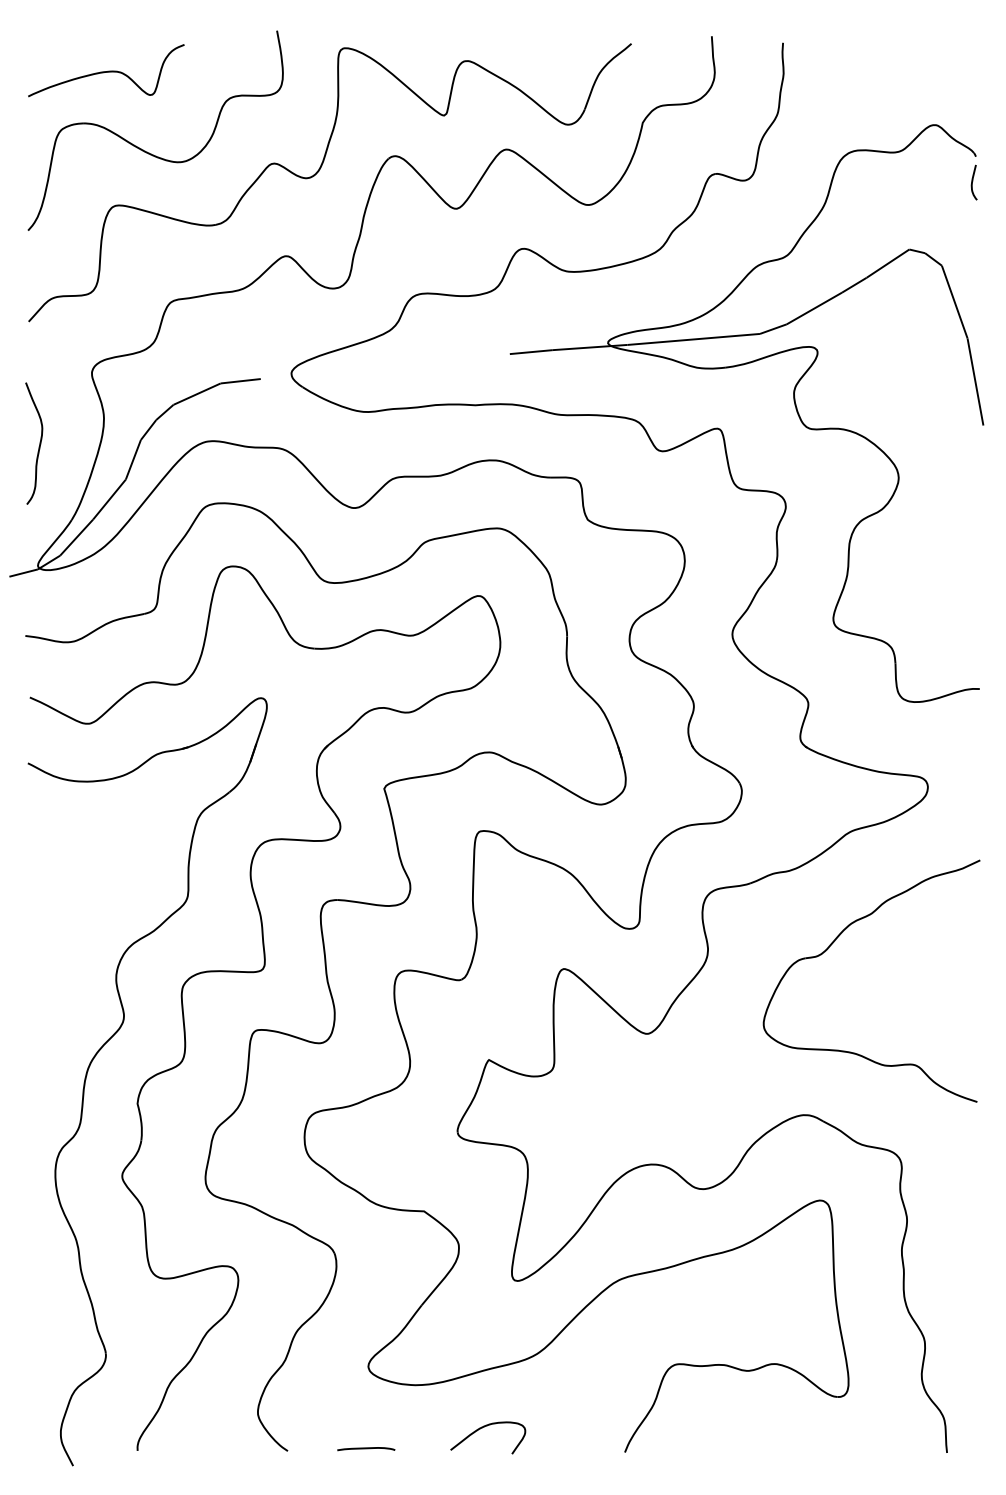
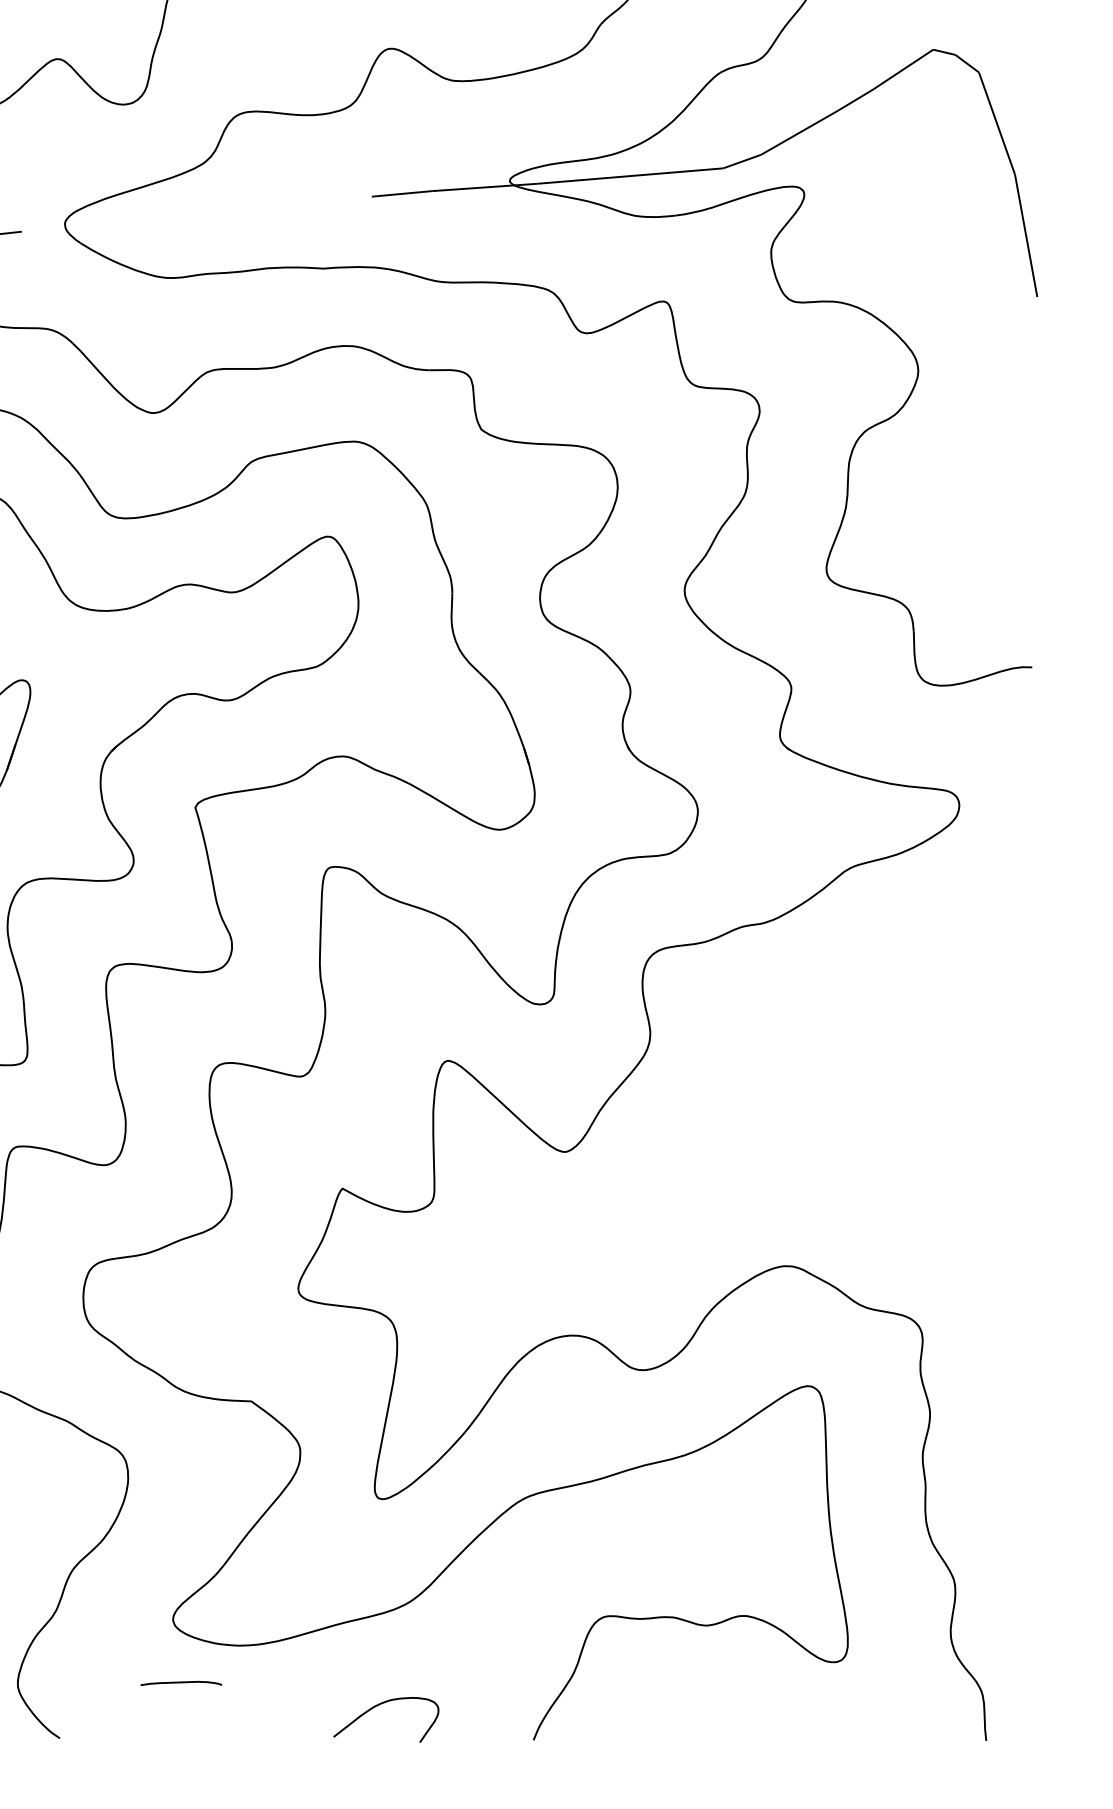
part: (828, 949) -> (819, 1033), removed
curve: (484, 1427) -> (381, 1705), moved
curve: (366, 1449) -> (181, 1684), moved

